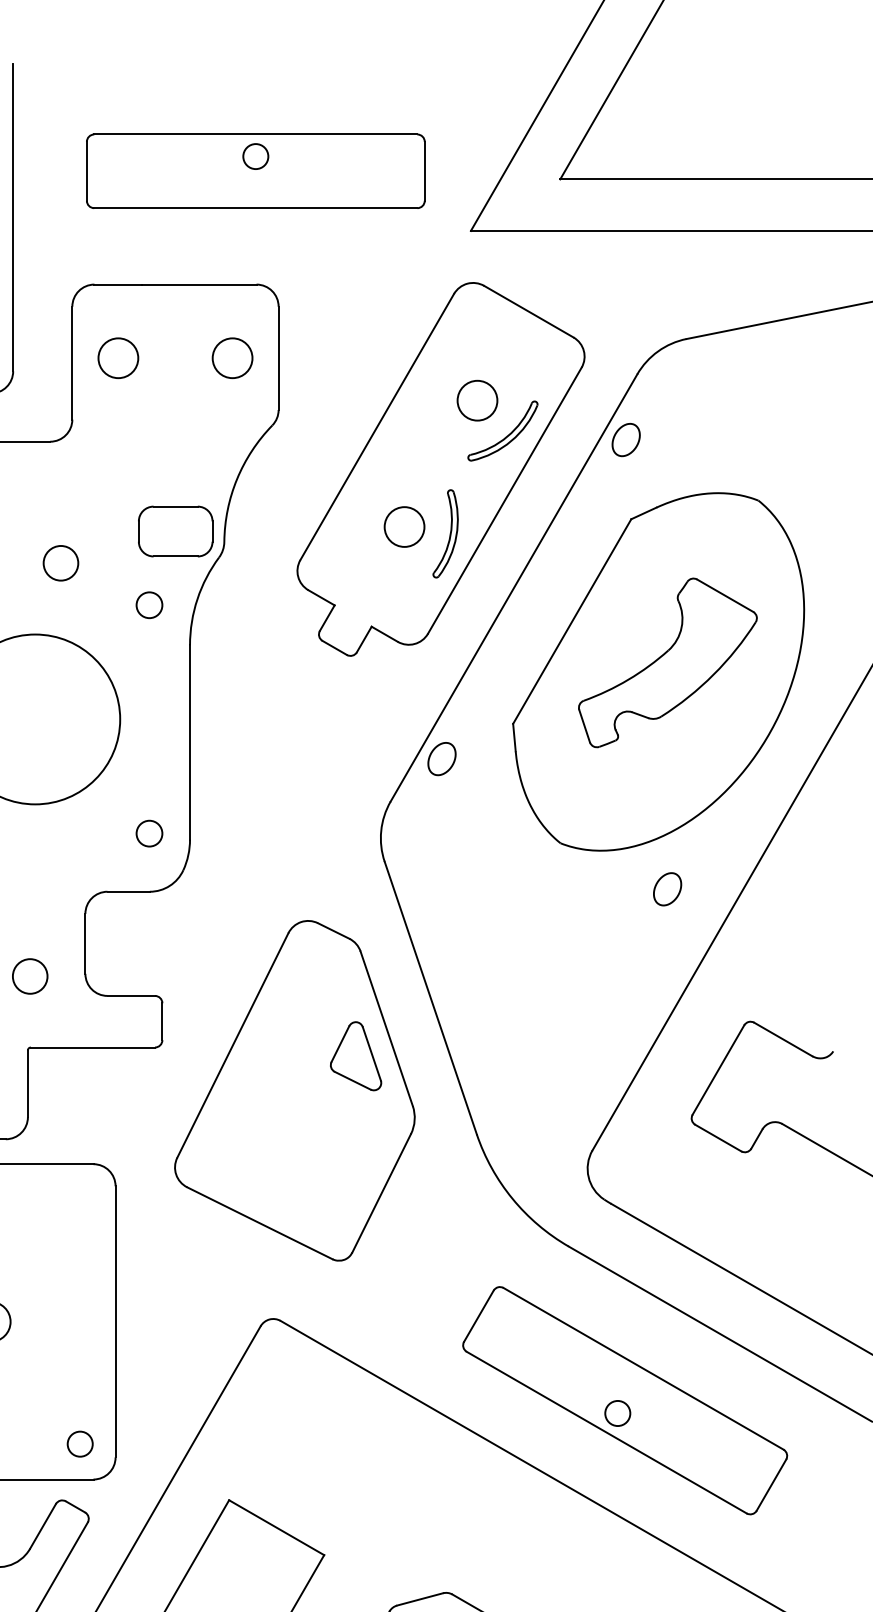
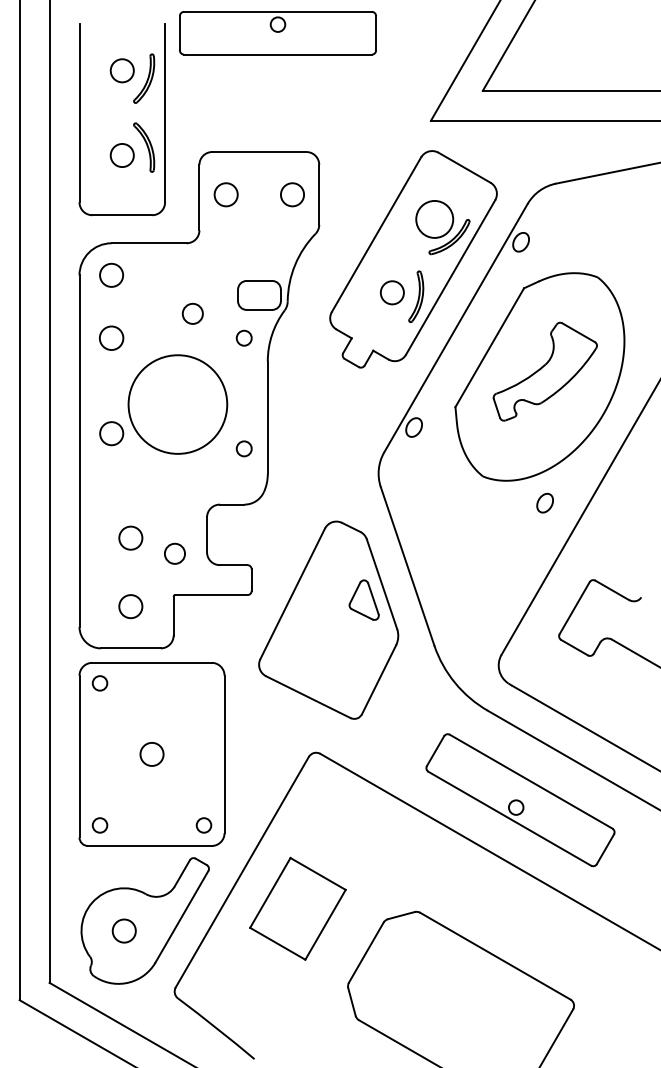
part: (254, 171) -> (277, 33), moved
circle: (477, 400) -> (434, 219), size x1.6
circle: (148, 832) -> (243, 448), moved

